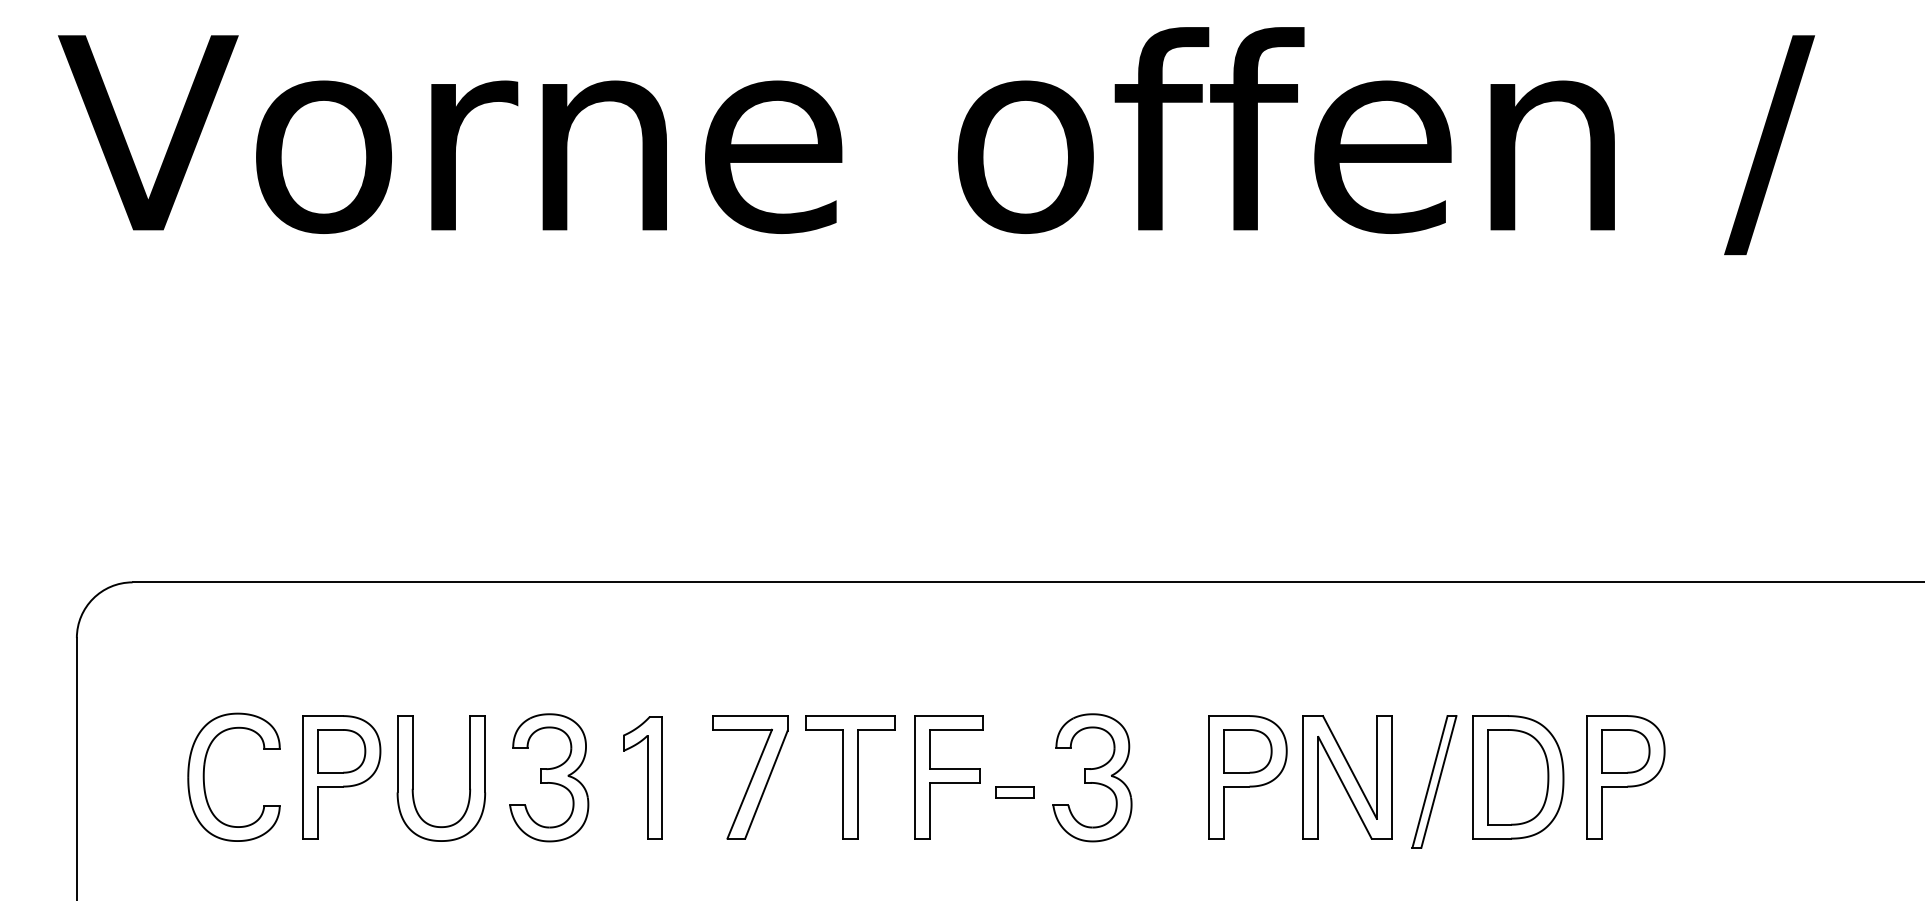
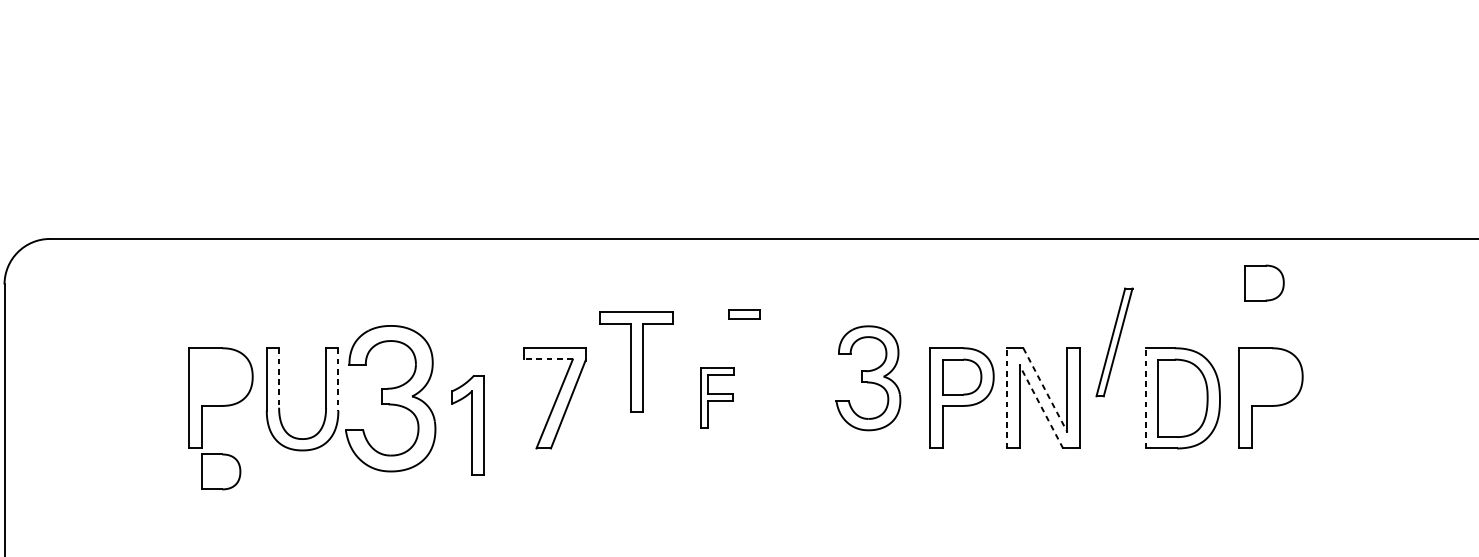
line: (742, 729) -> (548, 359), solid -> dashed
part: (341, 751) -> (220, 472), moved
part: (1625, 751) -> (1264, 283), moved
line: (412, 752) -> (278, 378), solid -> dashed
line: (485, 754) -> (338, 379), solid -> dashed
line: (1350, 767) -> (1045, 390), solid -> dashed
part: (204, 776) -> (108, 397), removed
line: (1303, 776) -> (1007, 397), solid -> dashed
line: (1473, 776) -> (1146, 397), solid -> dashed
part: (549, 777) -> (390, 398), size x1.4
part: (642, 777) -> (467, 425), moved
part: (850, 777) -> (637, 362), moved
part: (948, 777) -> (717, 398), size x0.6
part: (1092, 777) -> (868, 378), moved
part: (1434, 781) -> (1114, 342), moved
line: (1344, 787) -> (1040, 406), solid -> dashed
part: (1014, 792) -> (743, 314), moved

